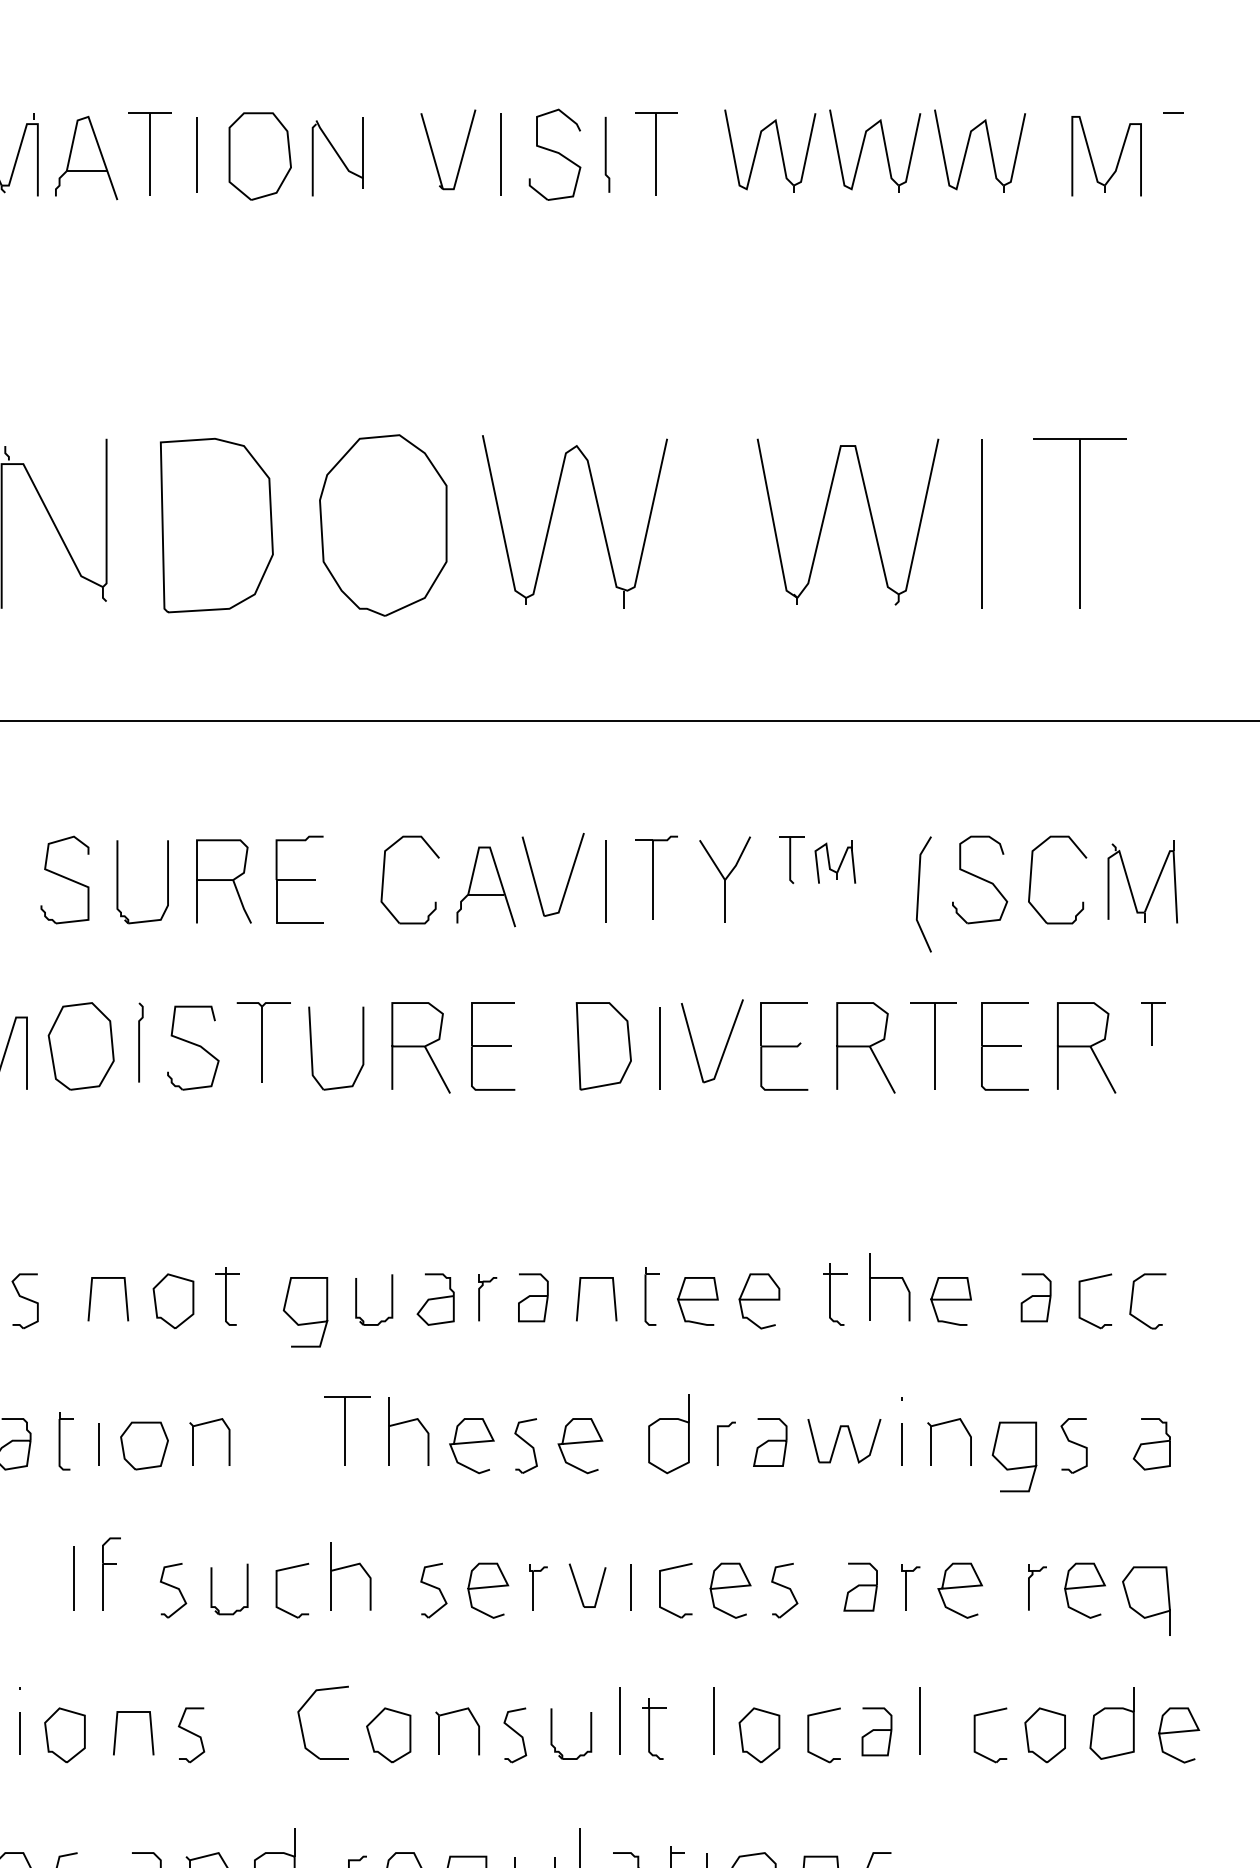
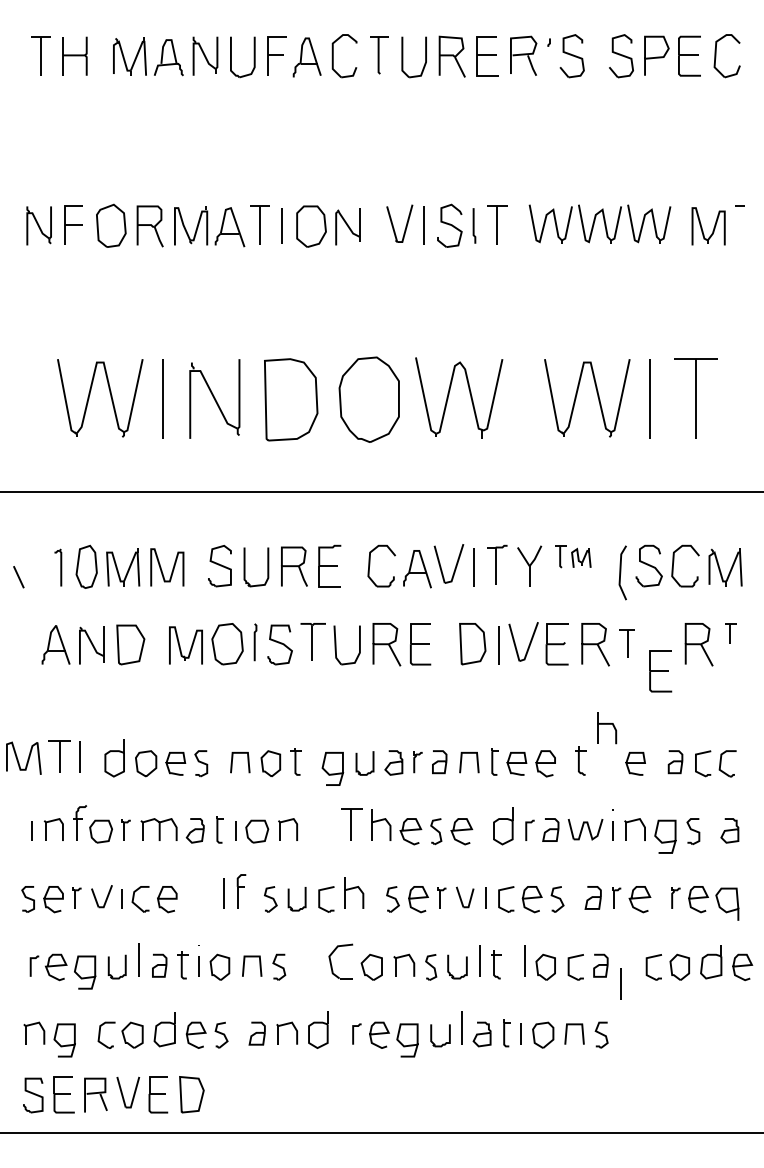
part: (931, 1044) -> (626, 643), size x0.7
part: (1004, 1047) -> (660, 671), moved
part: (891, 1287) -> (607, 728), moved
line: (918, 1720) -> (620, 983), moved

